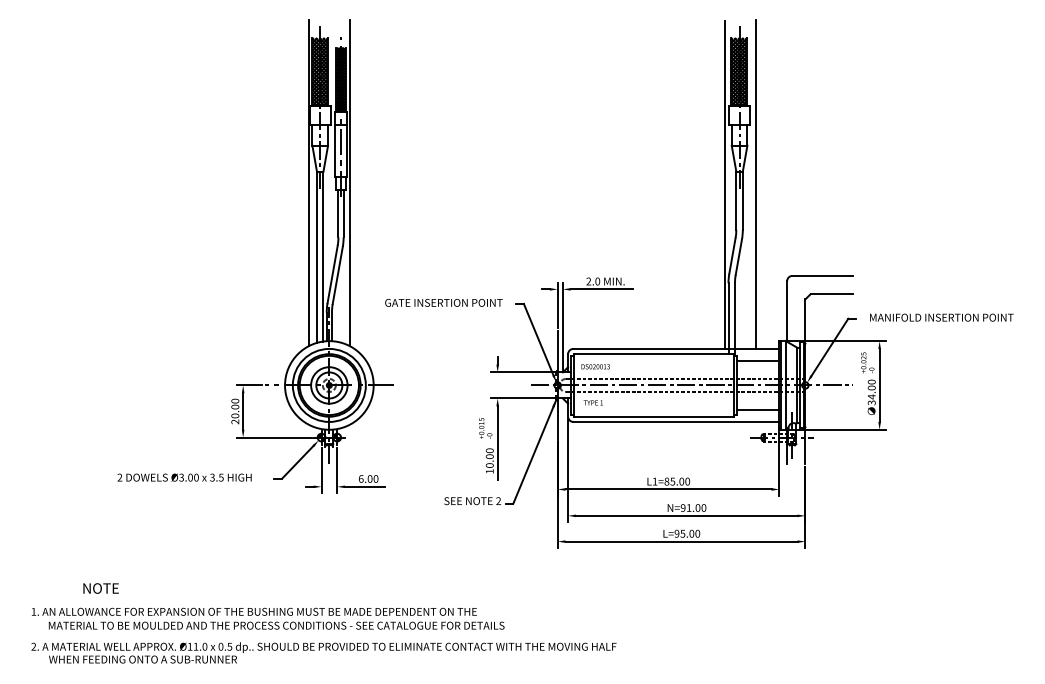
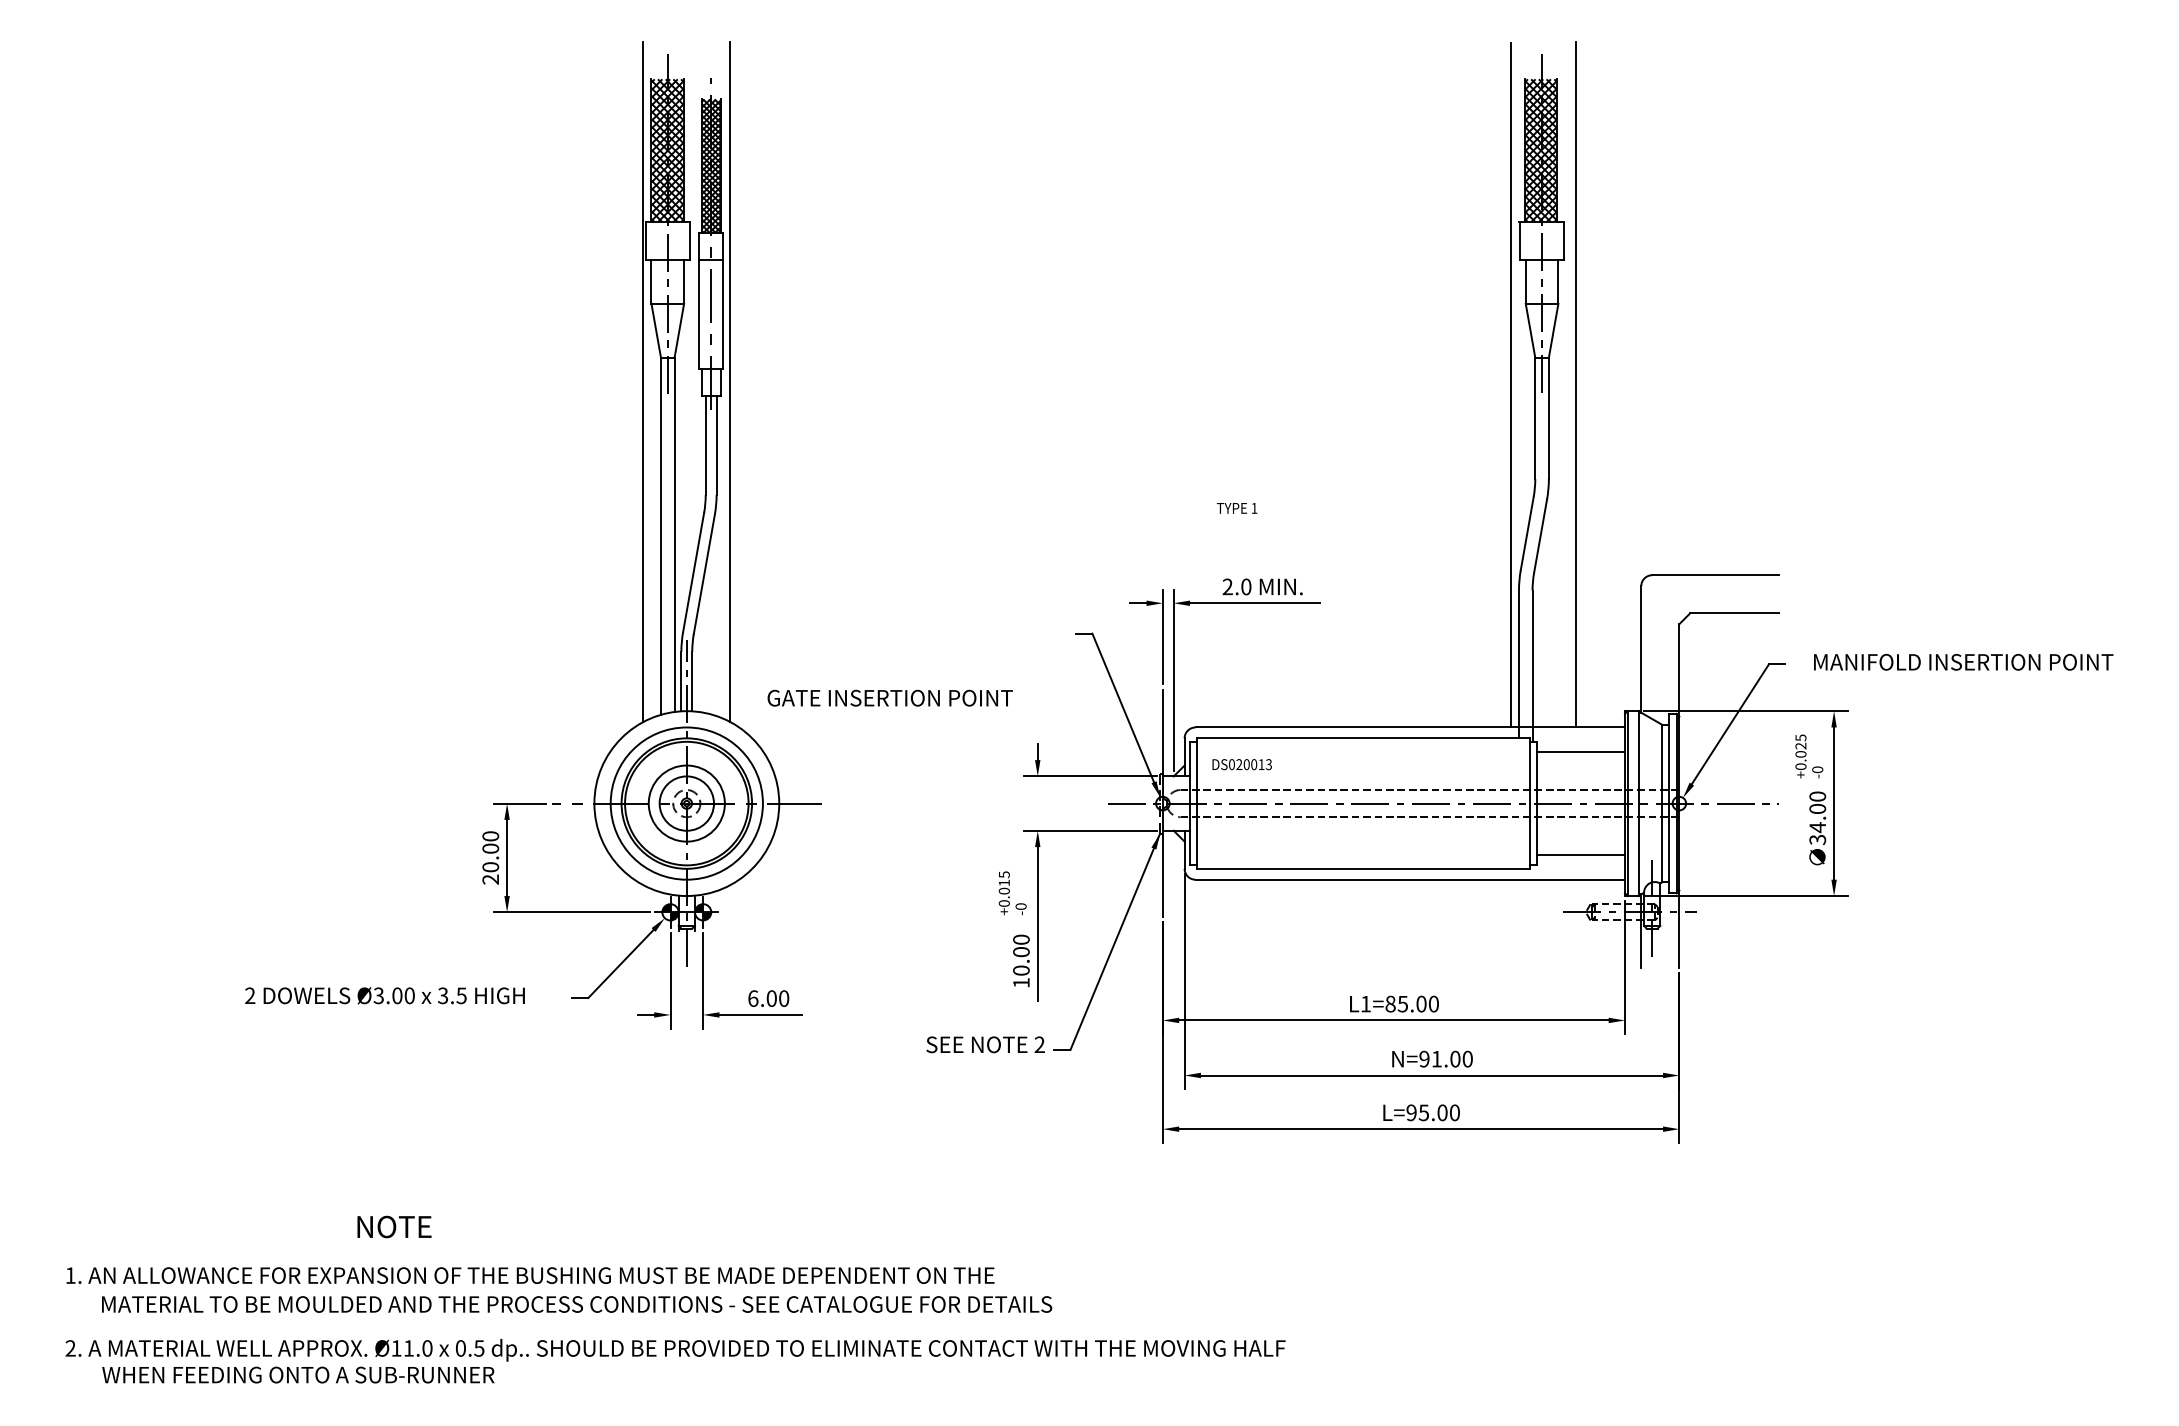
text: (443, 302) -> (889, 697), moved
text: (592, 402) -> (1235, 507), moved
text: (100, 588) -> (393, 1226), moved

